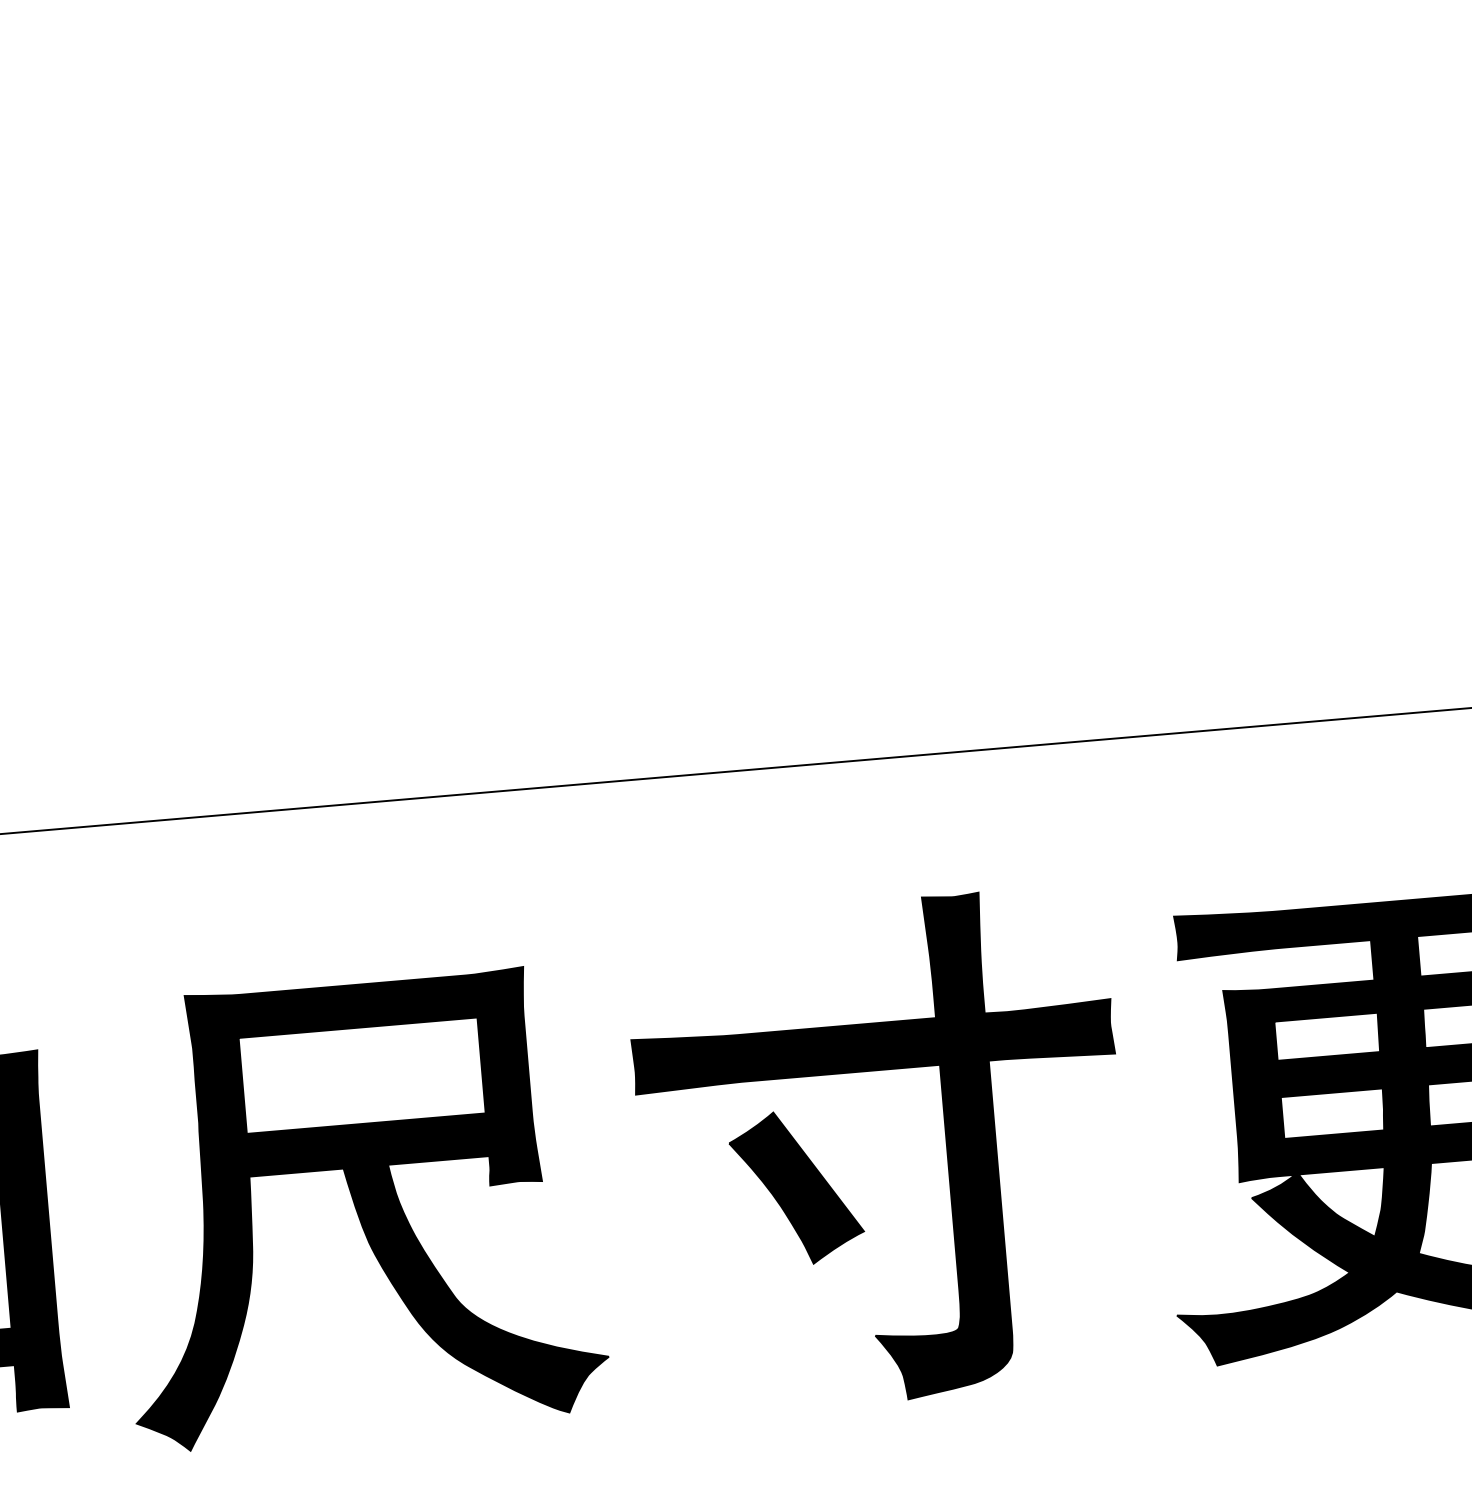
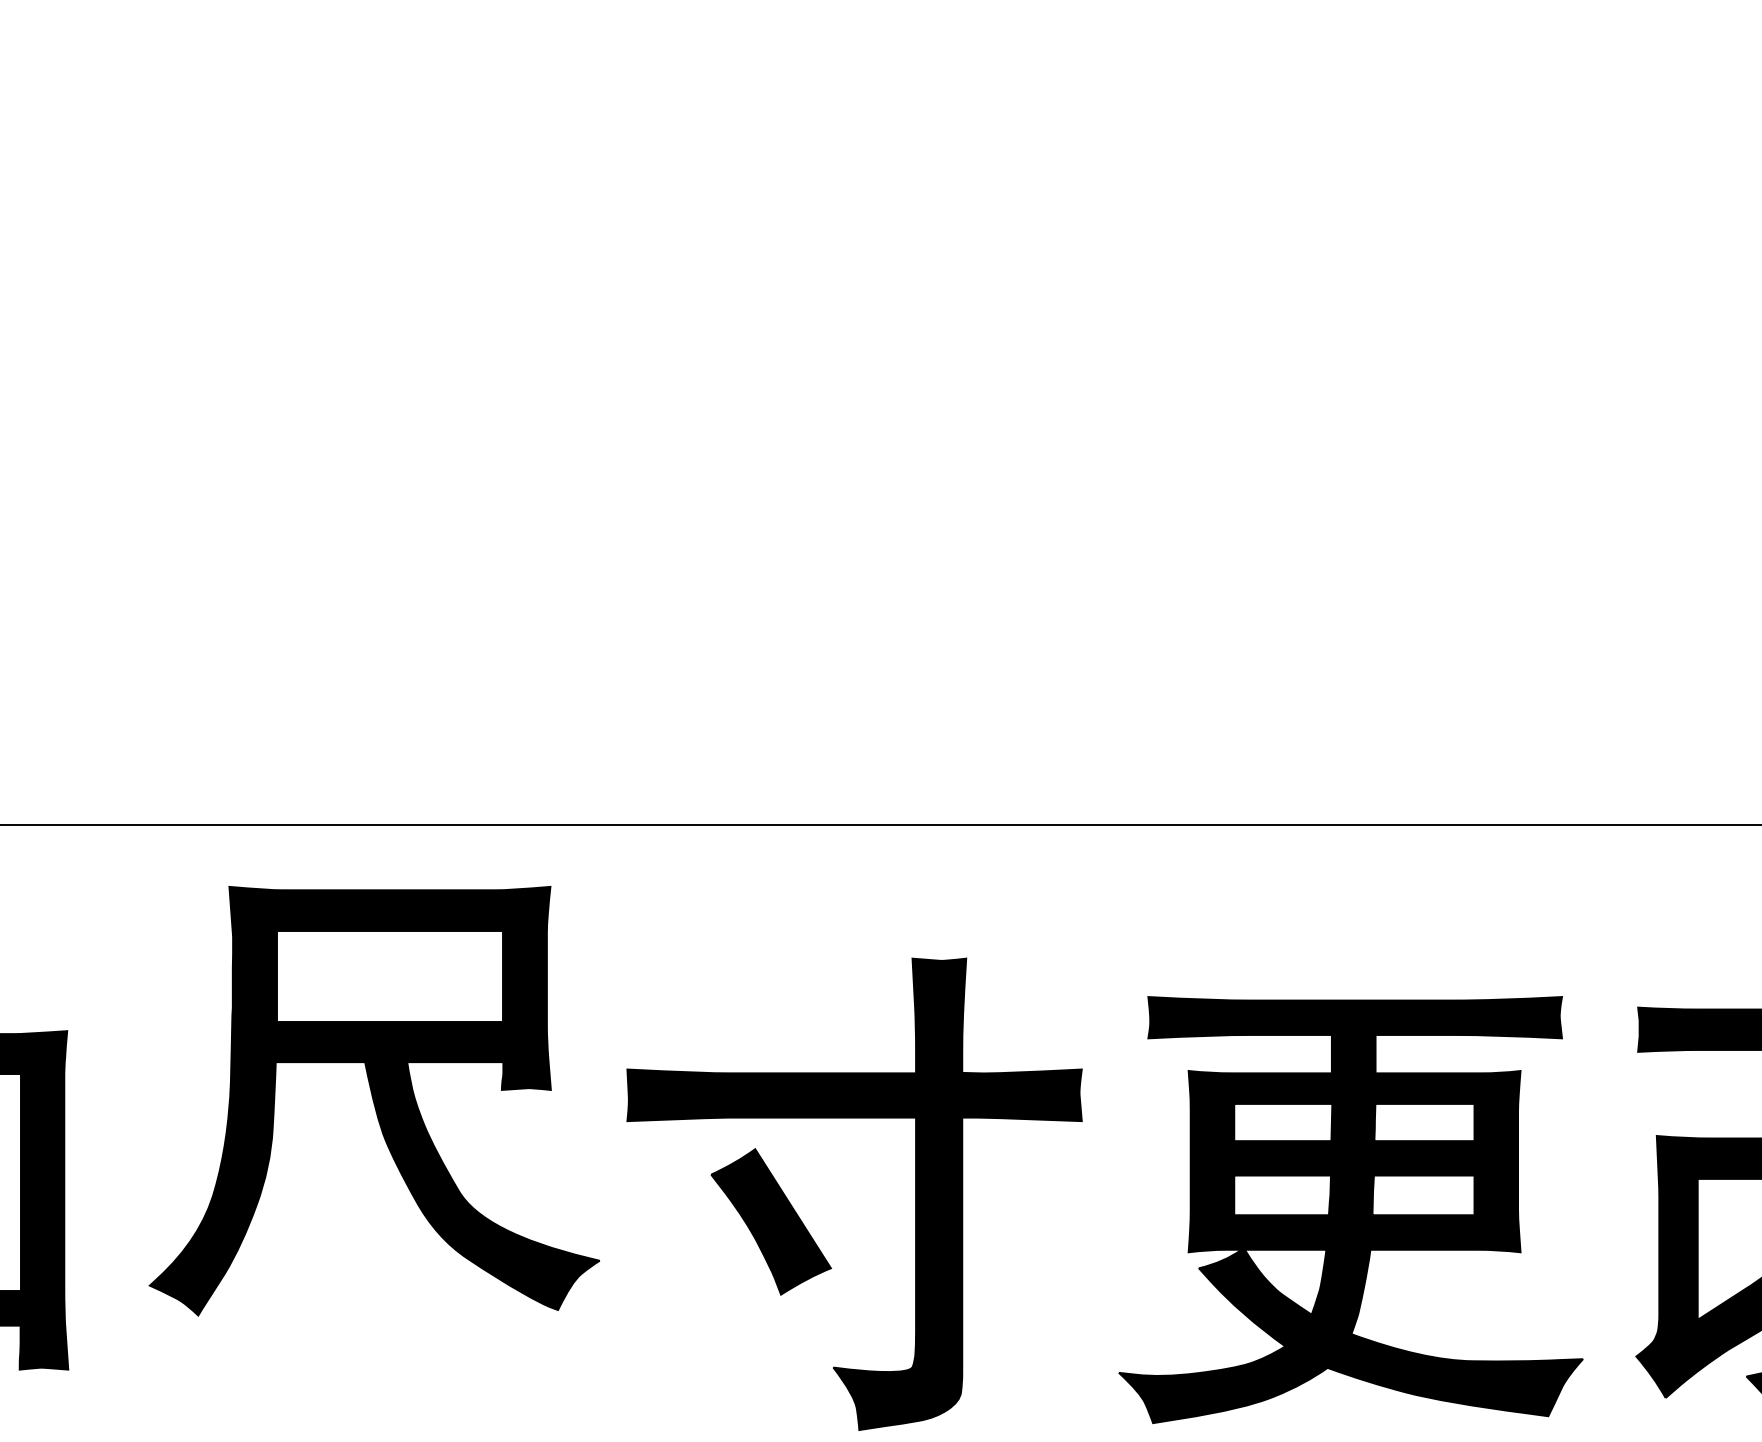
part: (356, 1209) -> (373, 1101), moved

